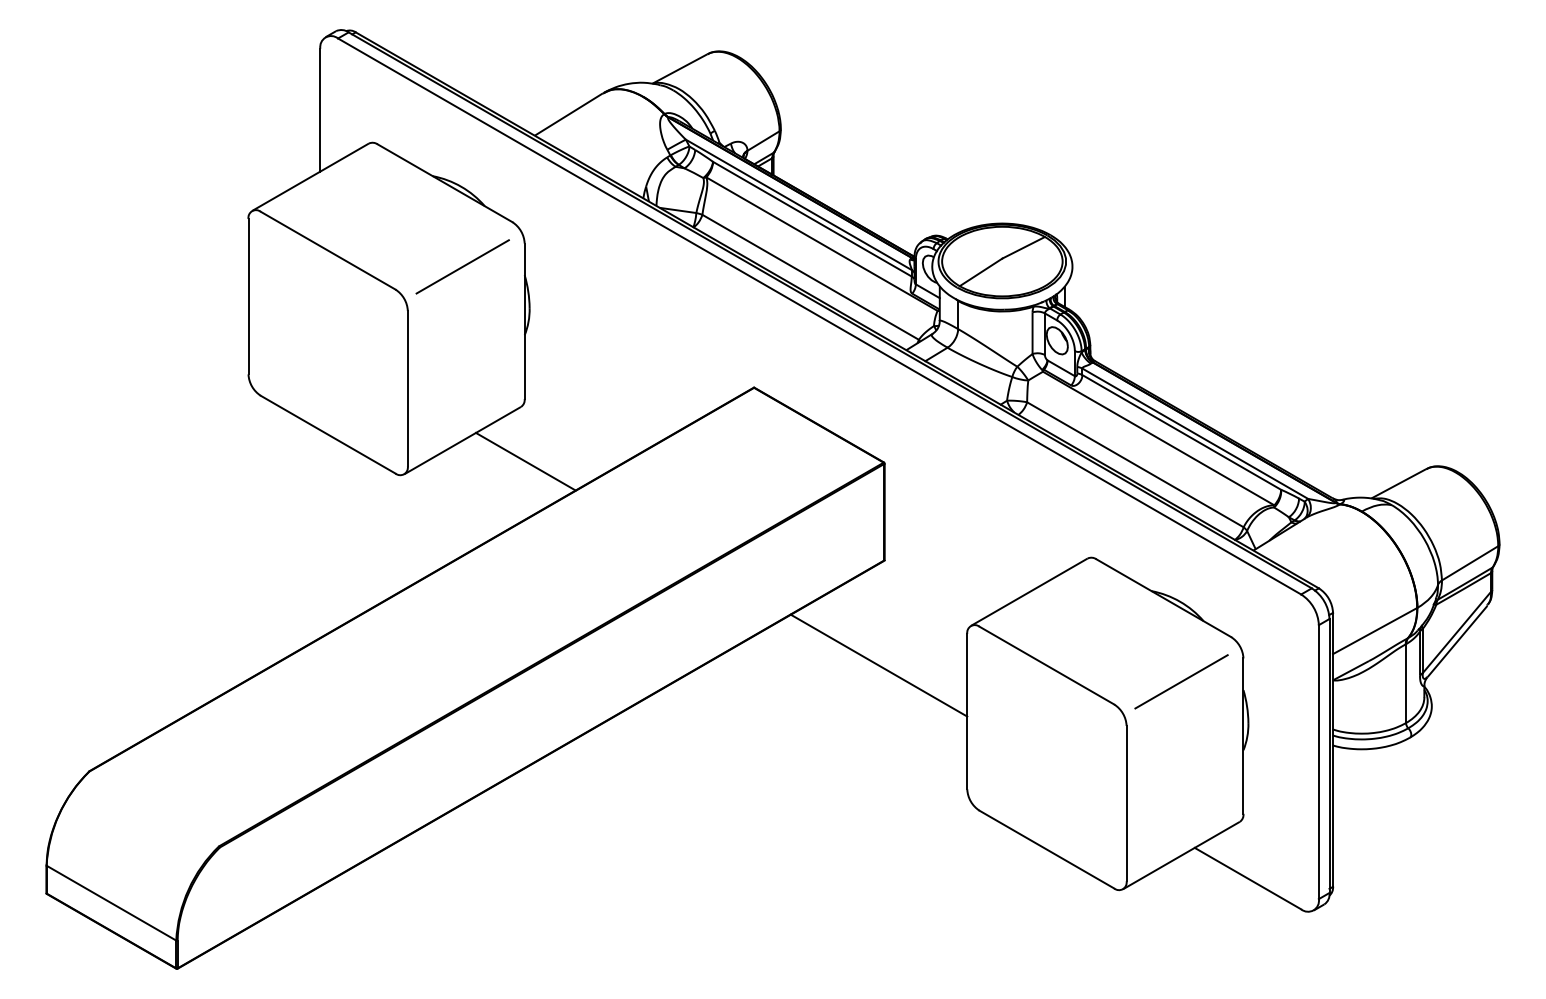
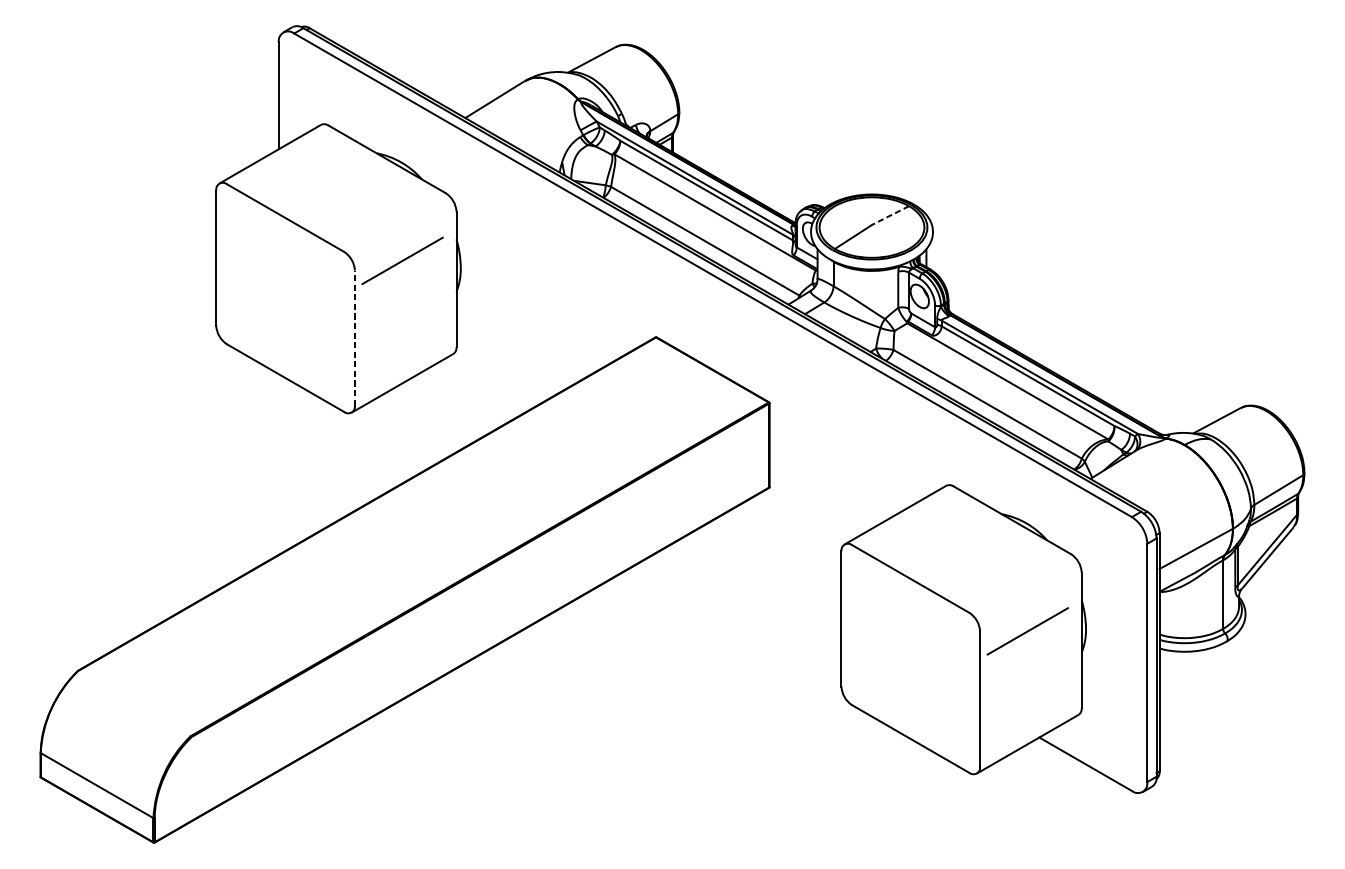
line: (1023, 247) -> (890, 215), solid -> dashed
line: (462, 266) -> (402, 260), moved
line: (407, 388) -> (354, 337), solid -> dashed
line: (525, 461) -> (457, 401), removed
line: (878, 665) -> (764, 578), removed
line: (1181, 681) -> (1027, 631), moved

